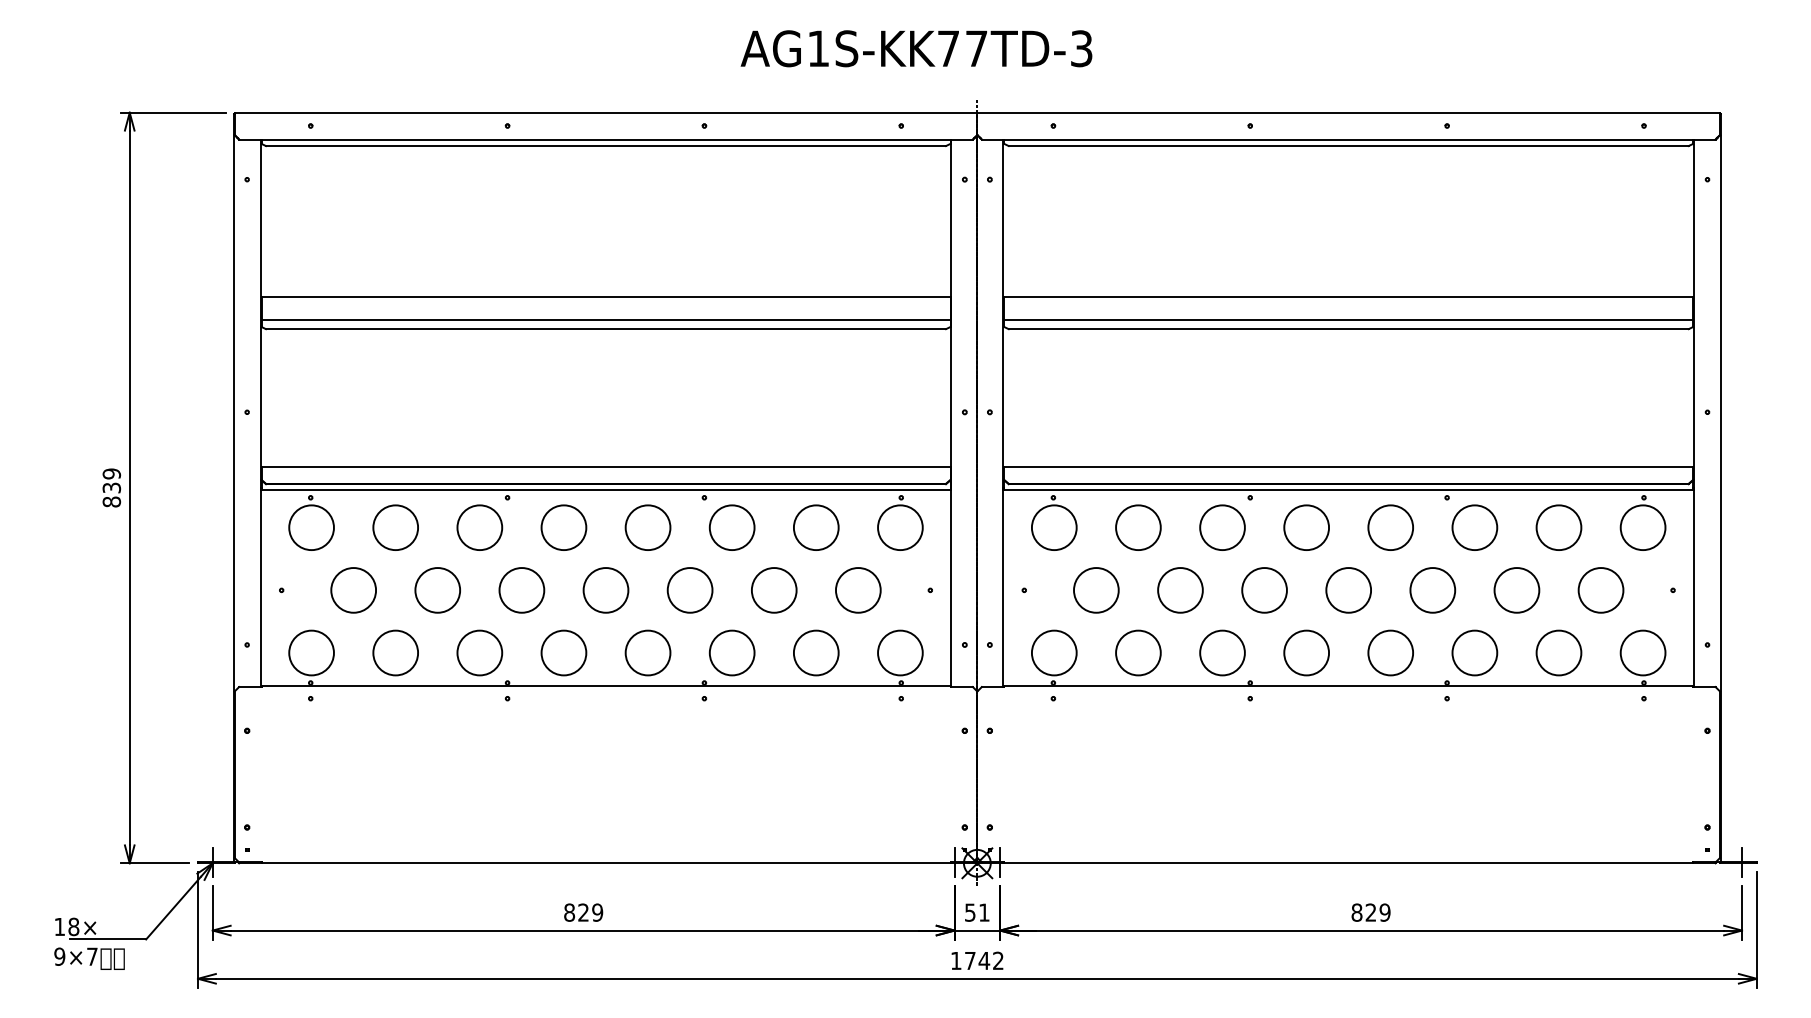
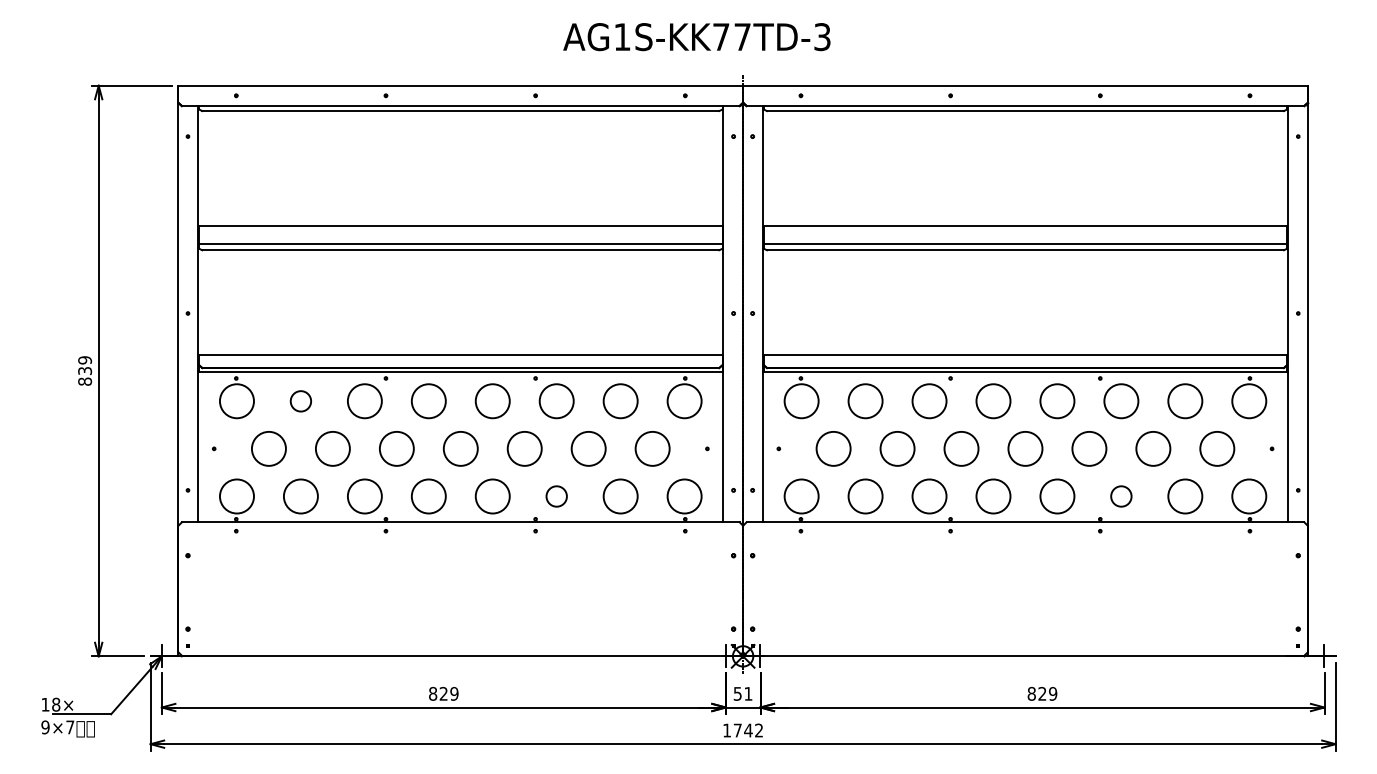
circle: (395, 528) -> (300, 401), size x0.6
circle: (731, 653) -> (556, 496), size x0.6
circle: (1475, 653) -> (1121, 496), size x0.6

